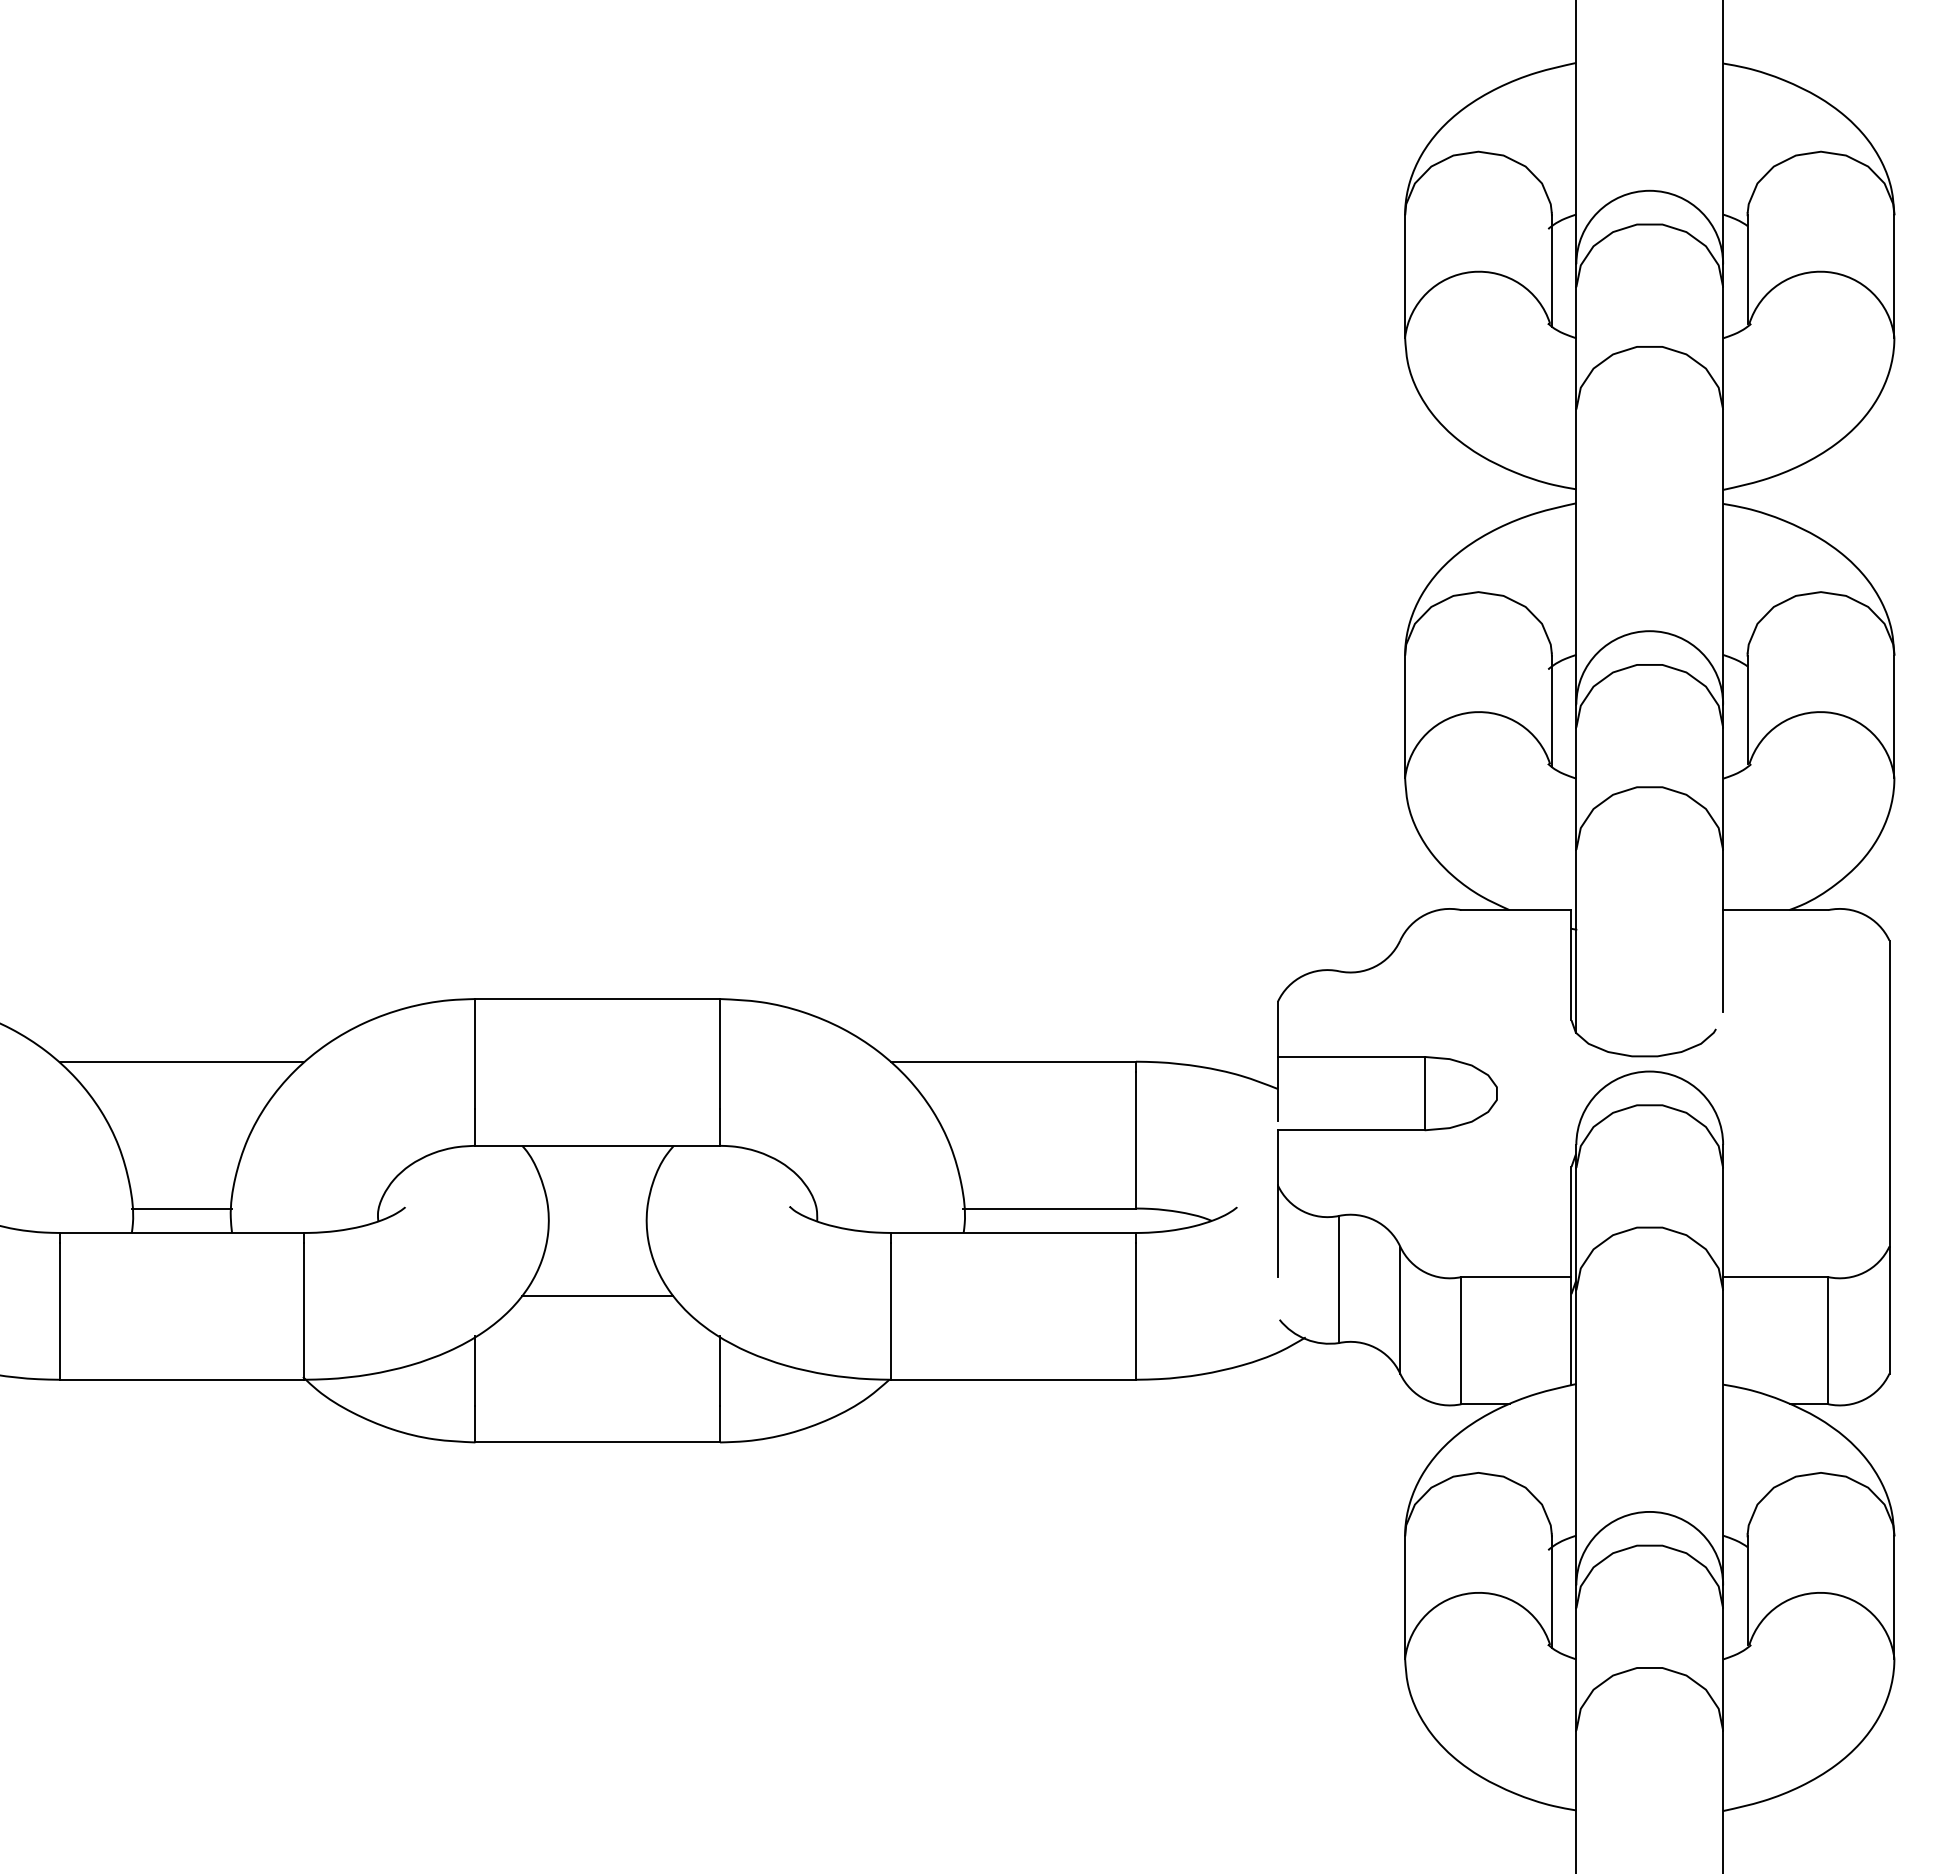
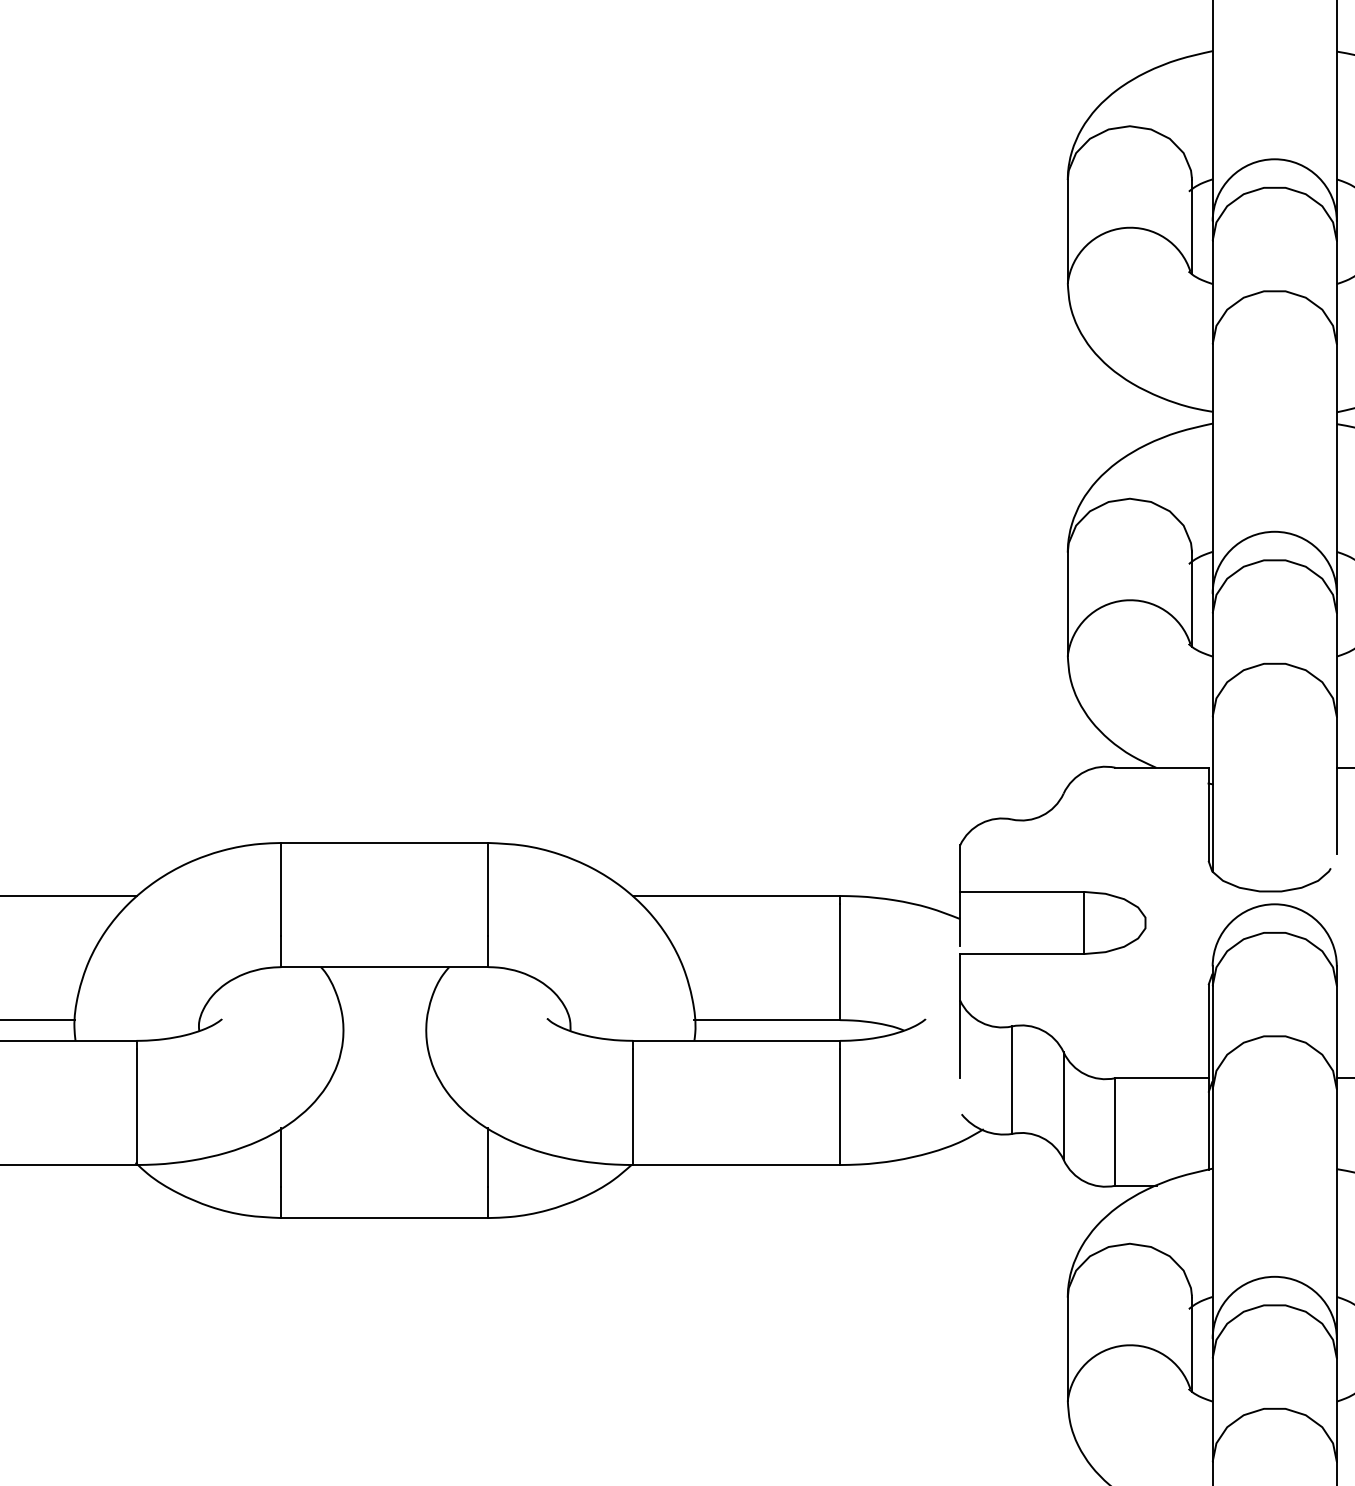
line: (597, 1295) -> (384, 1093), removed

